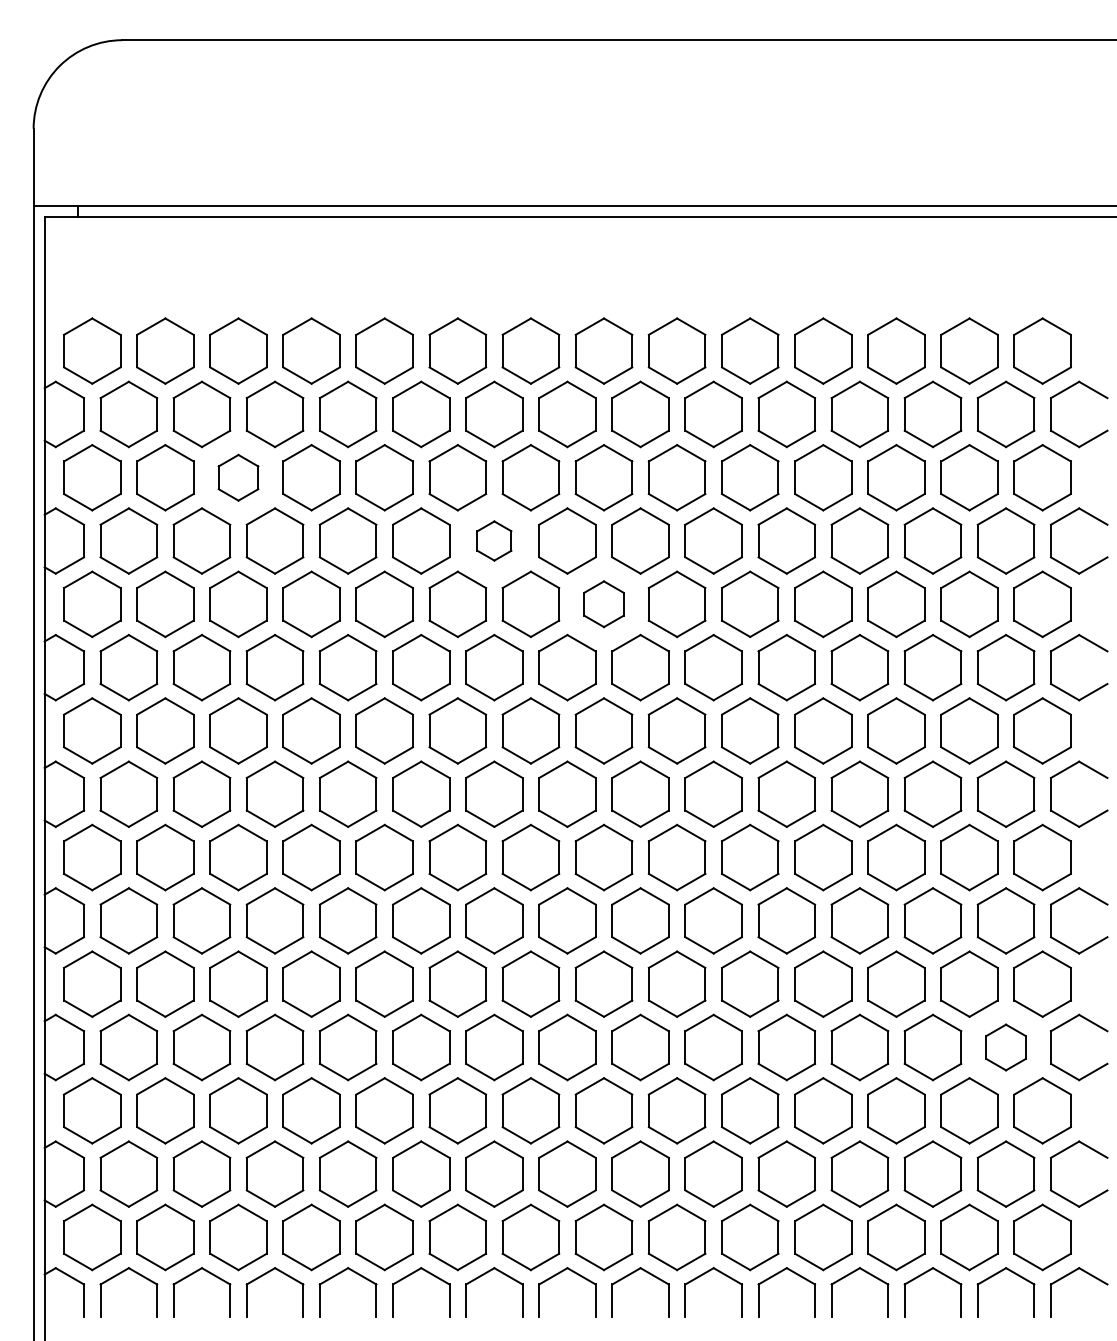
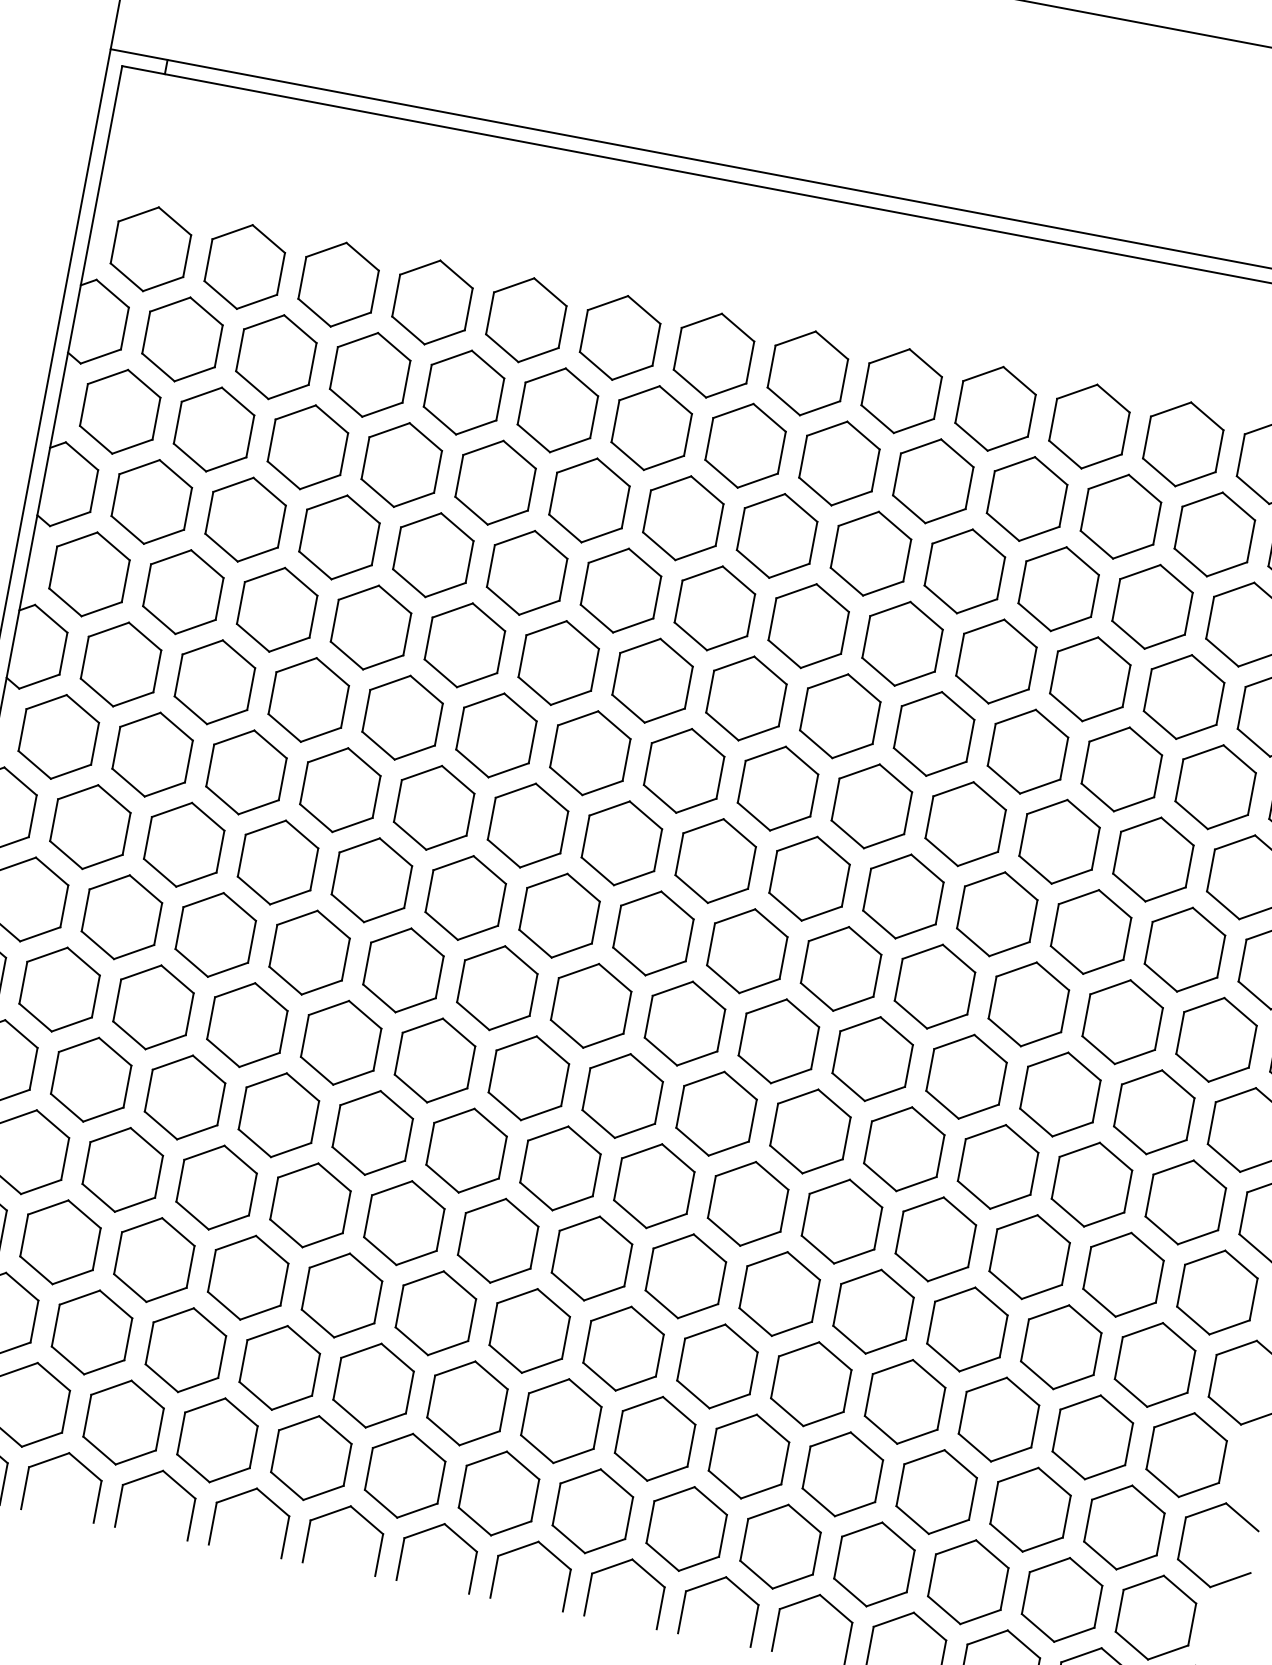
part: (238, 477) -> (307, 446), size x1.43
part: (494, 540) -> (621, 589), size x1.67
part: (603, 603) -> (745, 697), size x1.43
part: (1005, 1047) -> (1154, 1364), size x1.43

